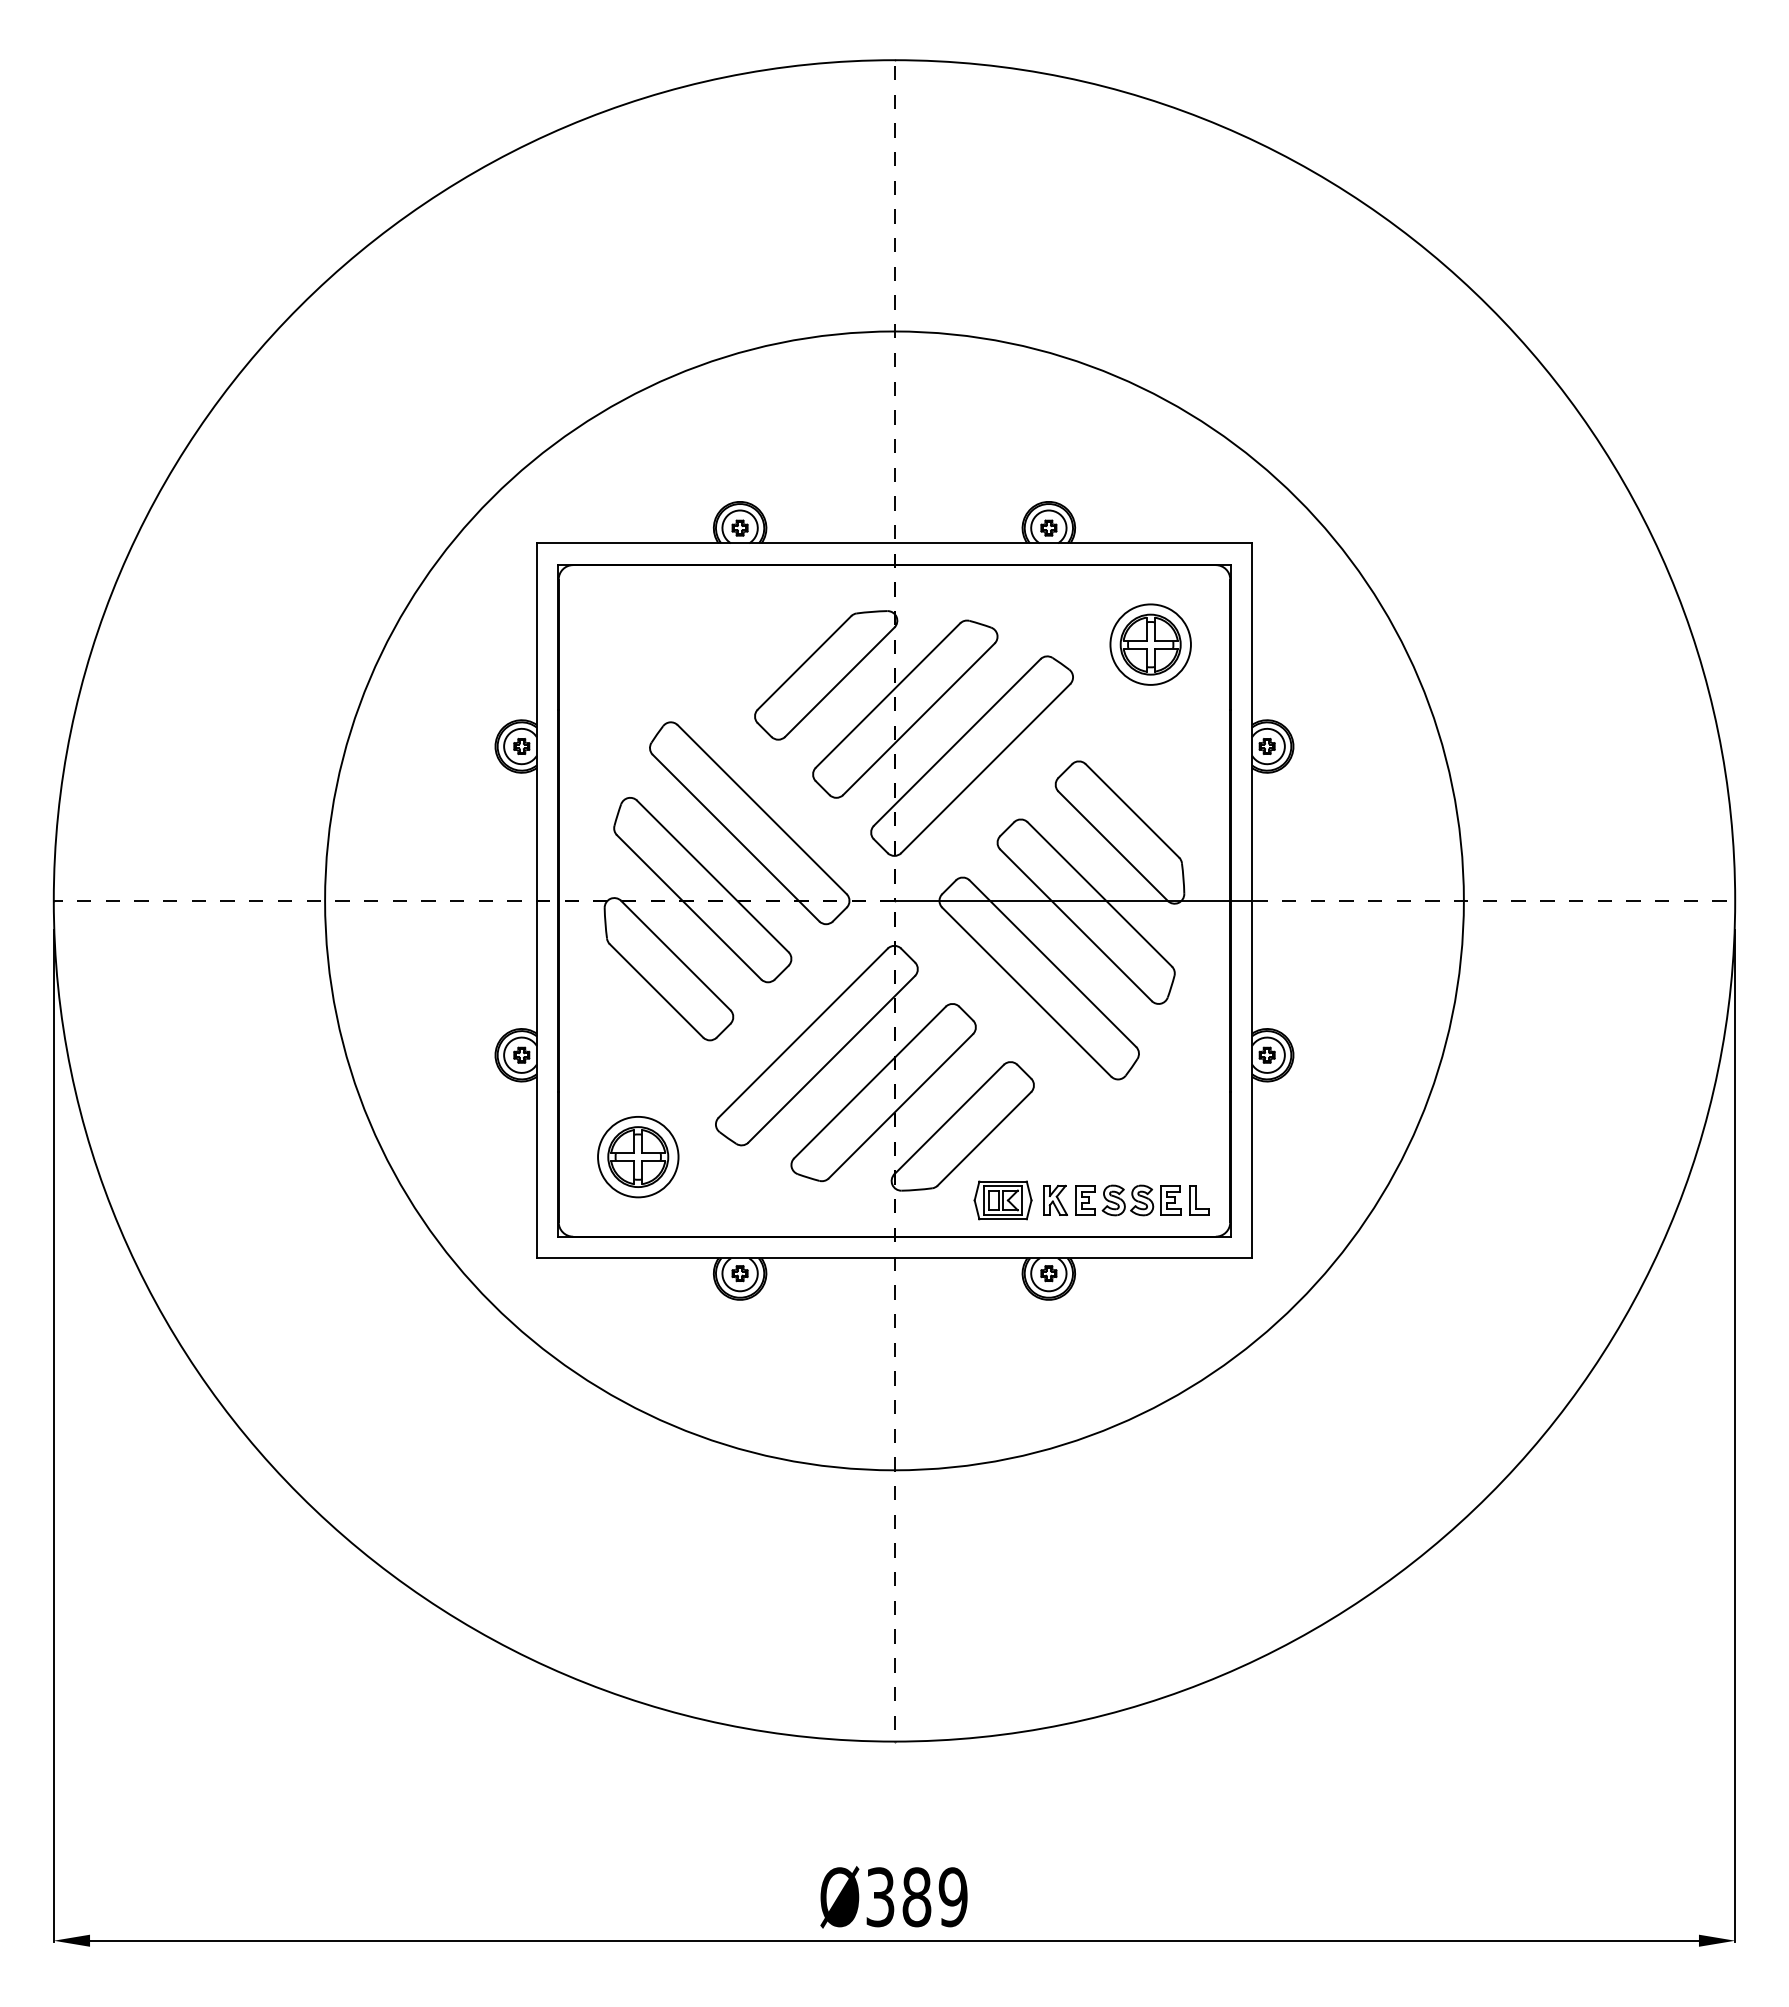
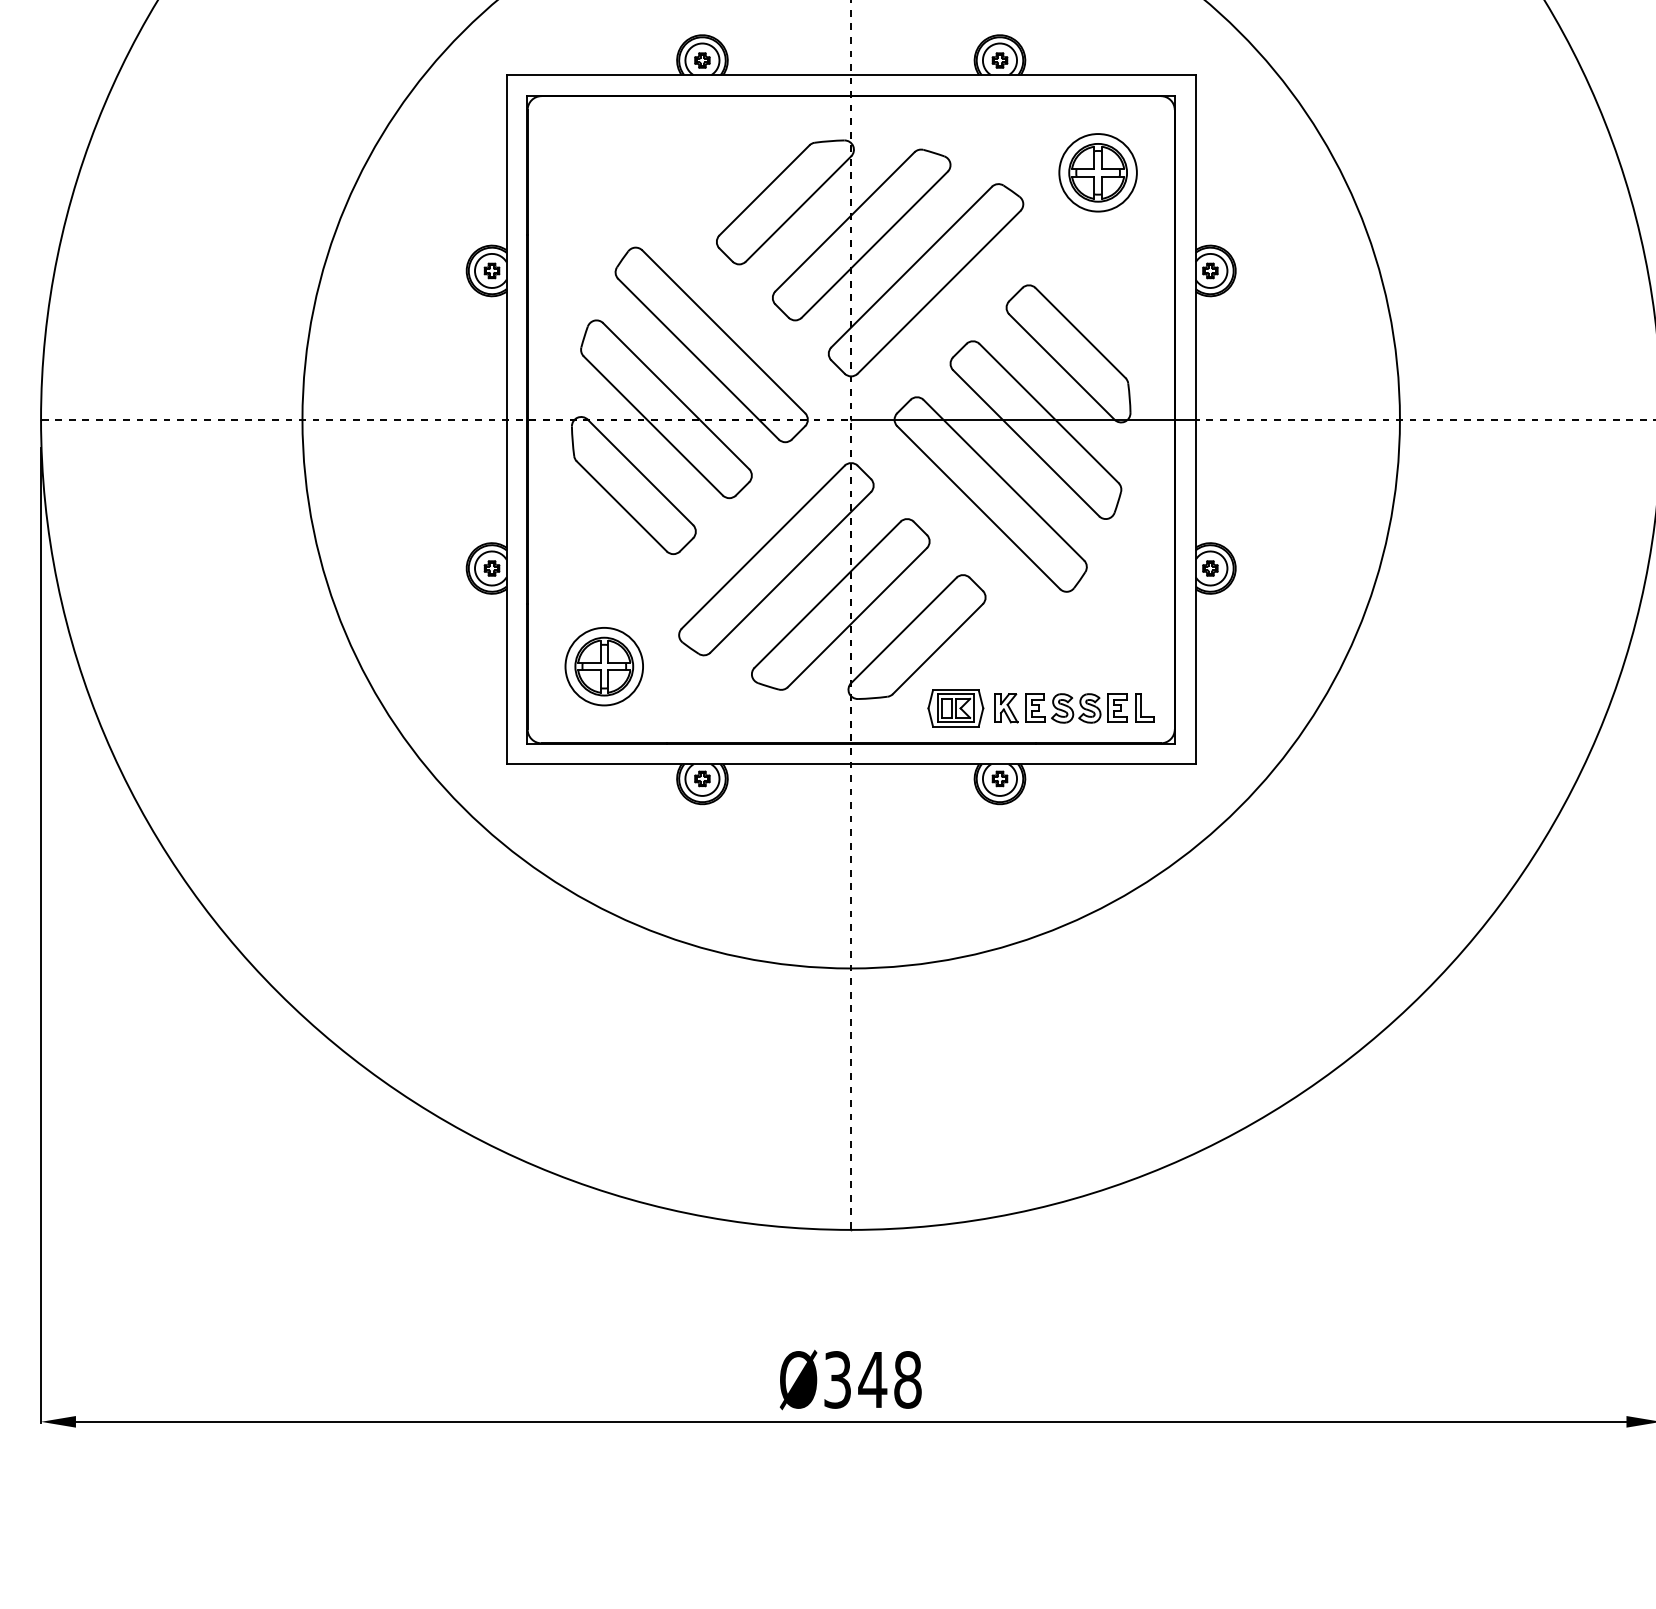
text: (934, 1897) -> (889, 1380), Ø389 -> Ø348

